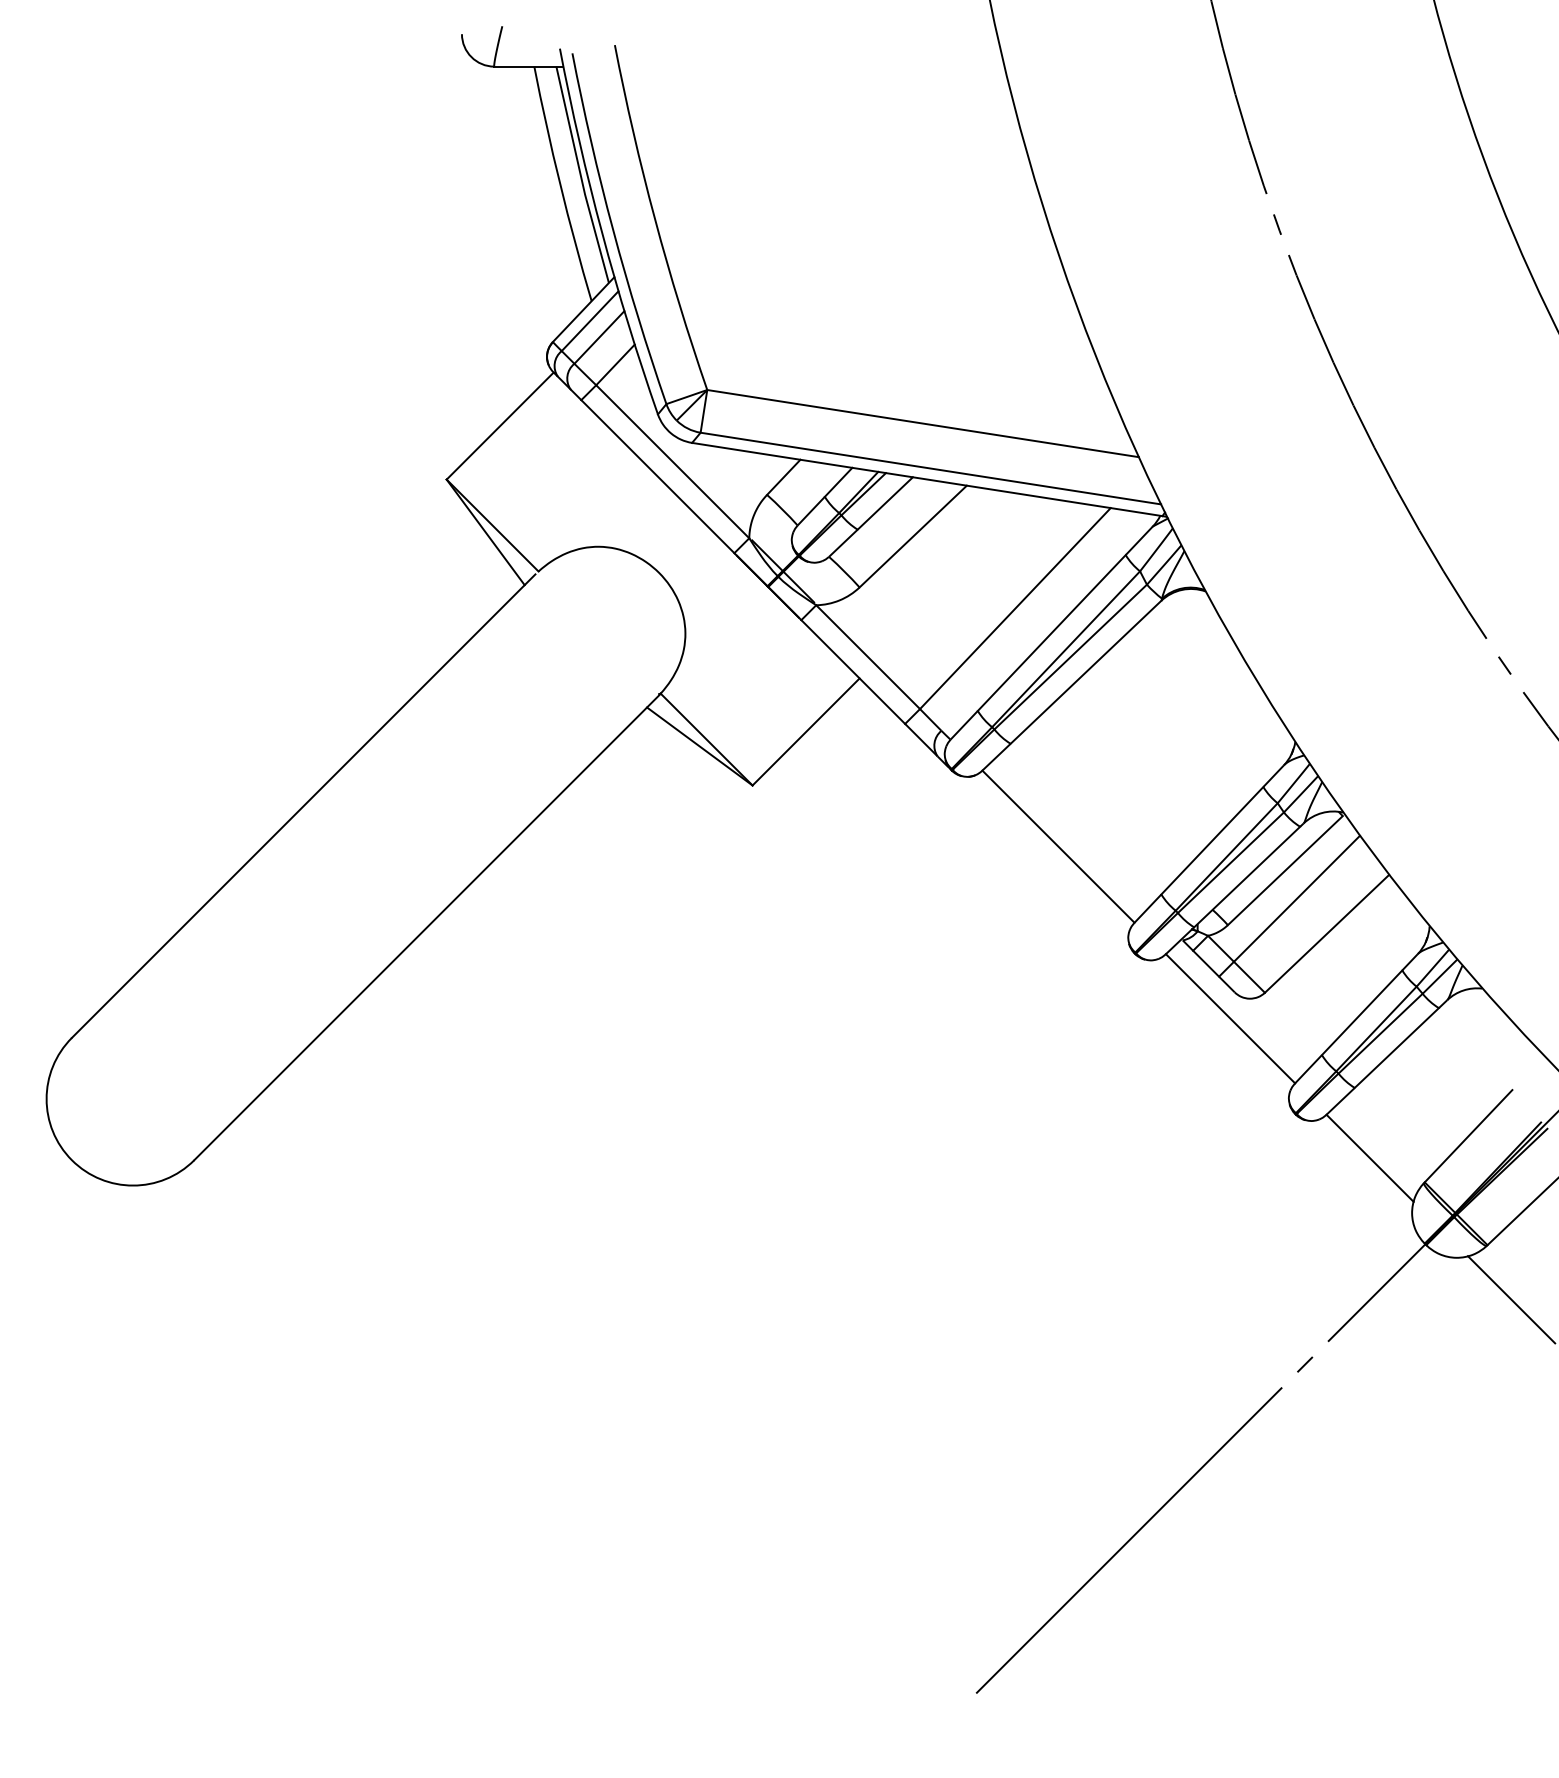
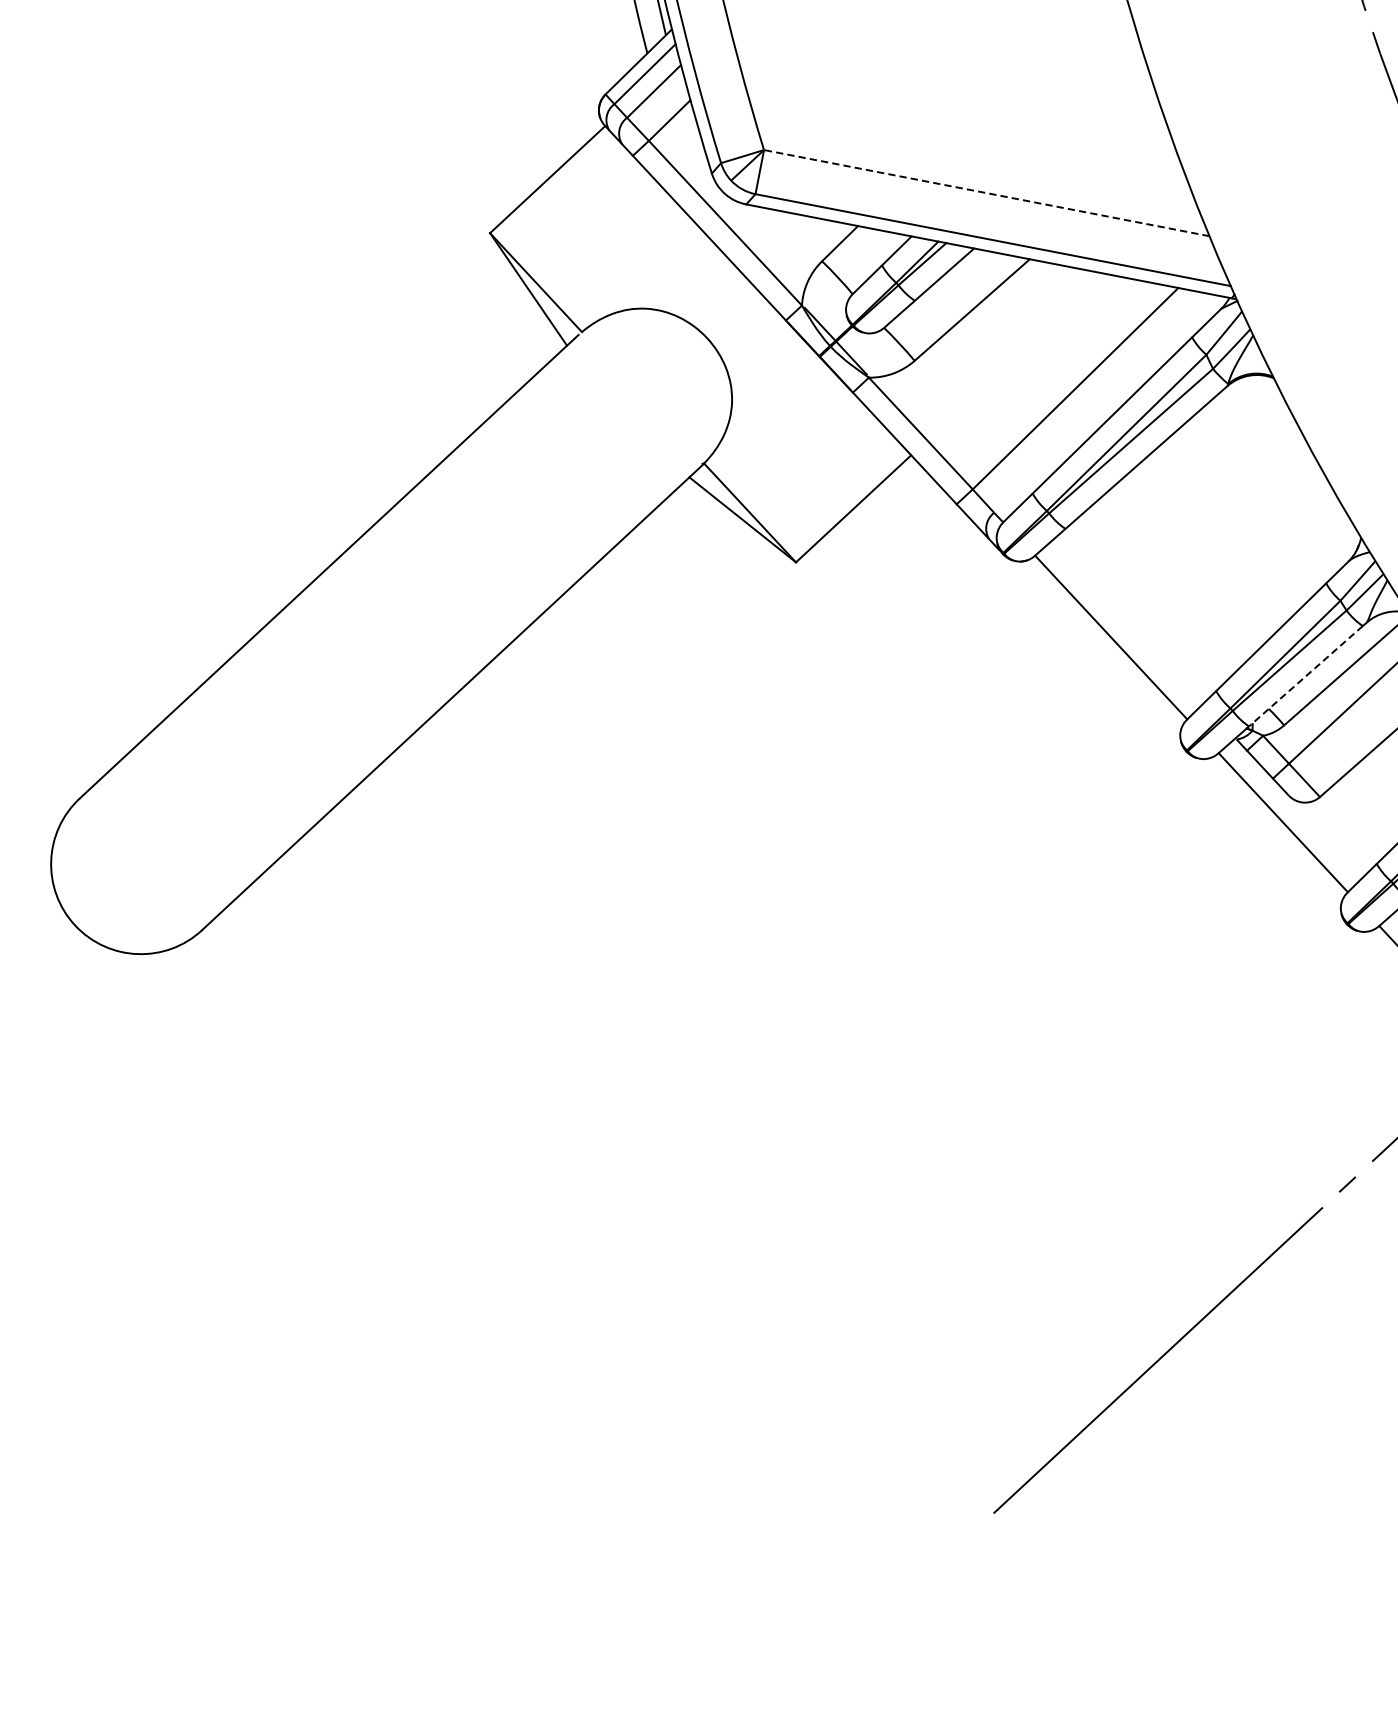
line: (922, 423) -> (986, 193), solid -> dashed
line: (1246, 877) -> (1305, 676), solid -> dashed

